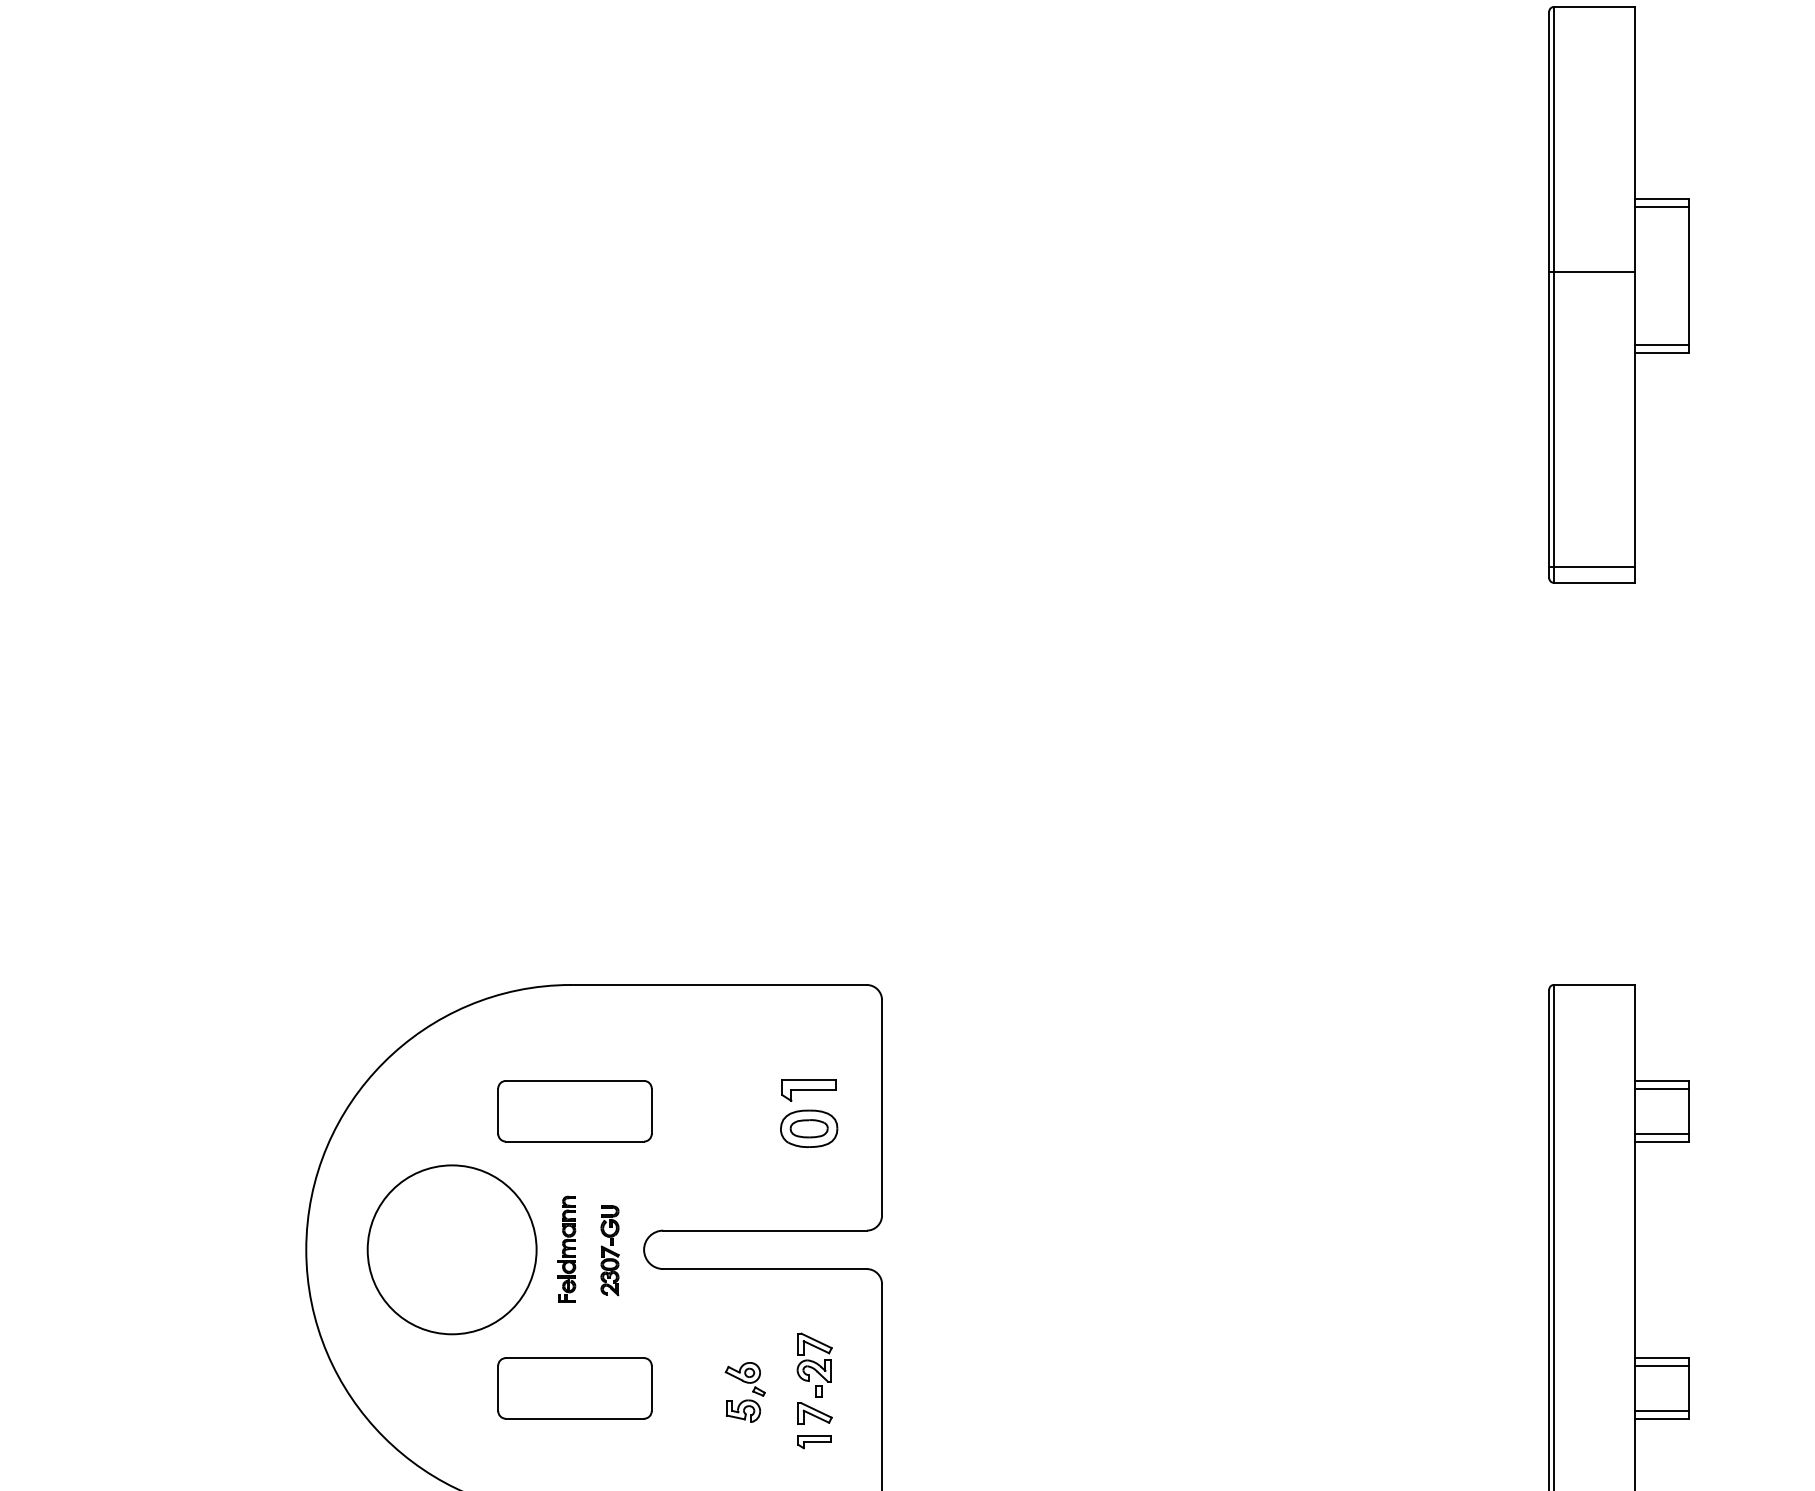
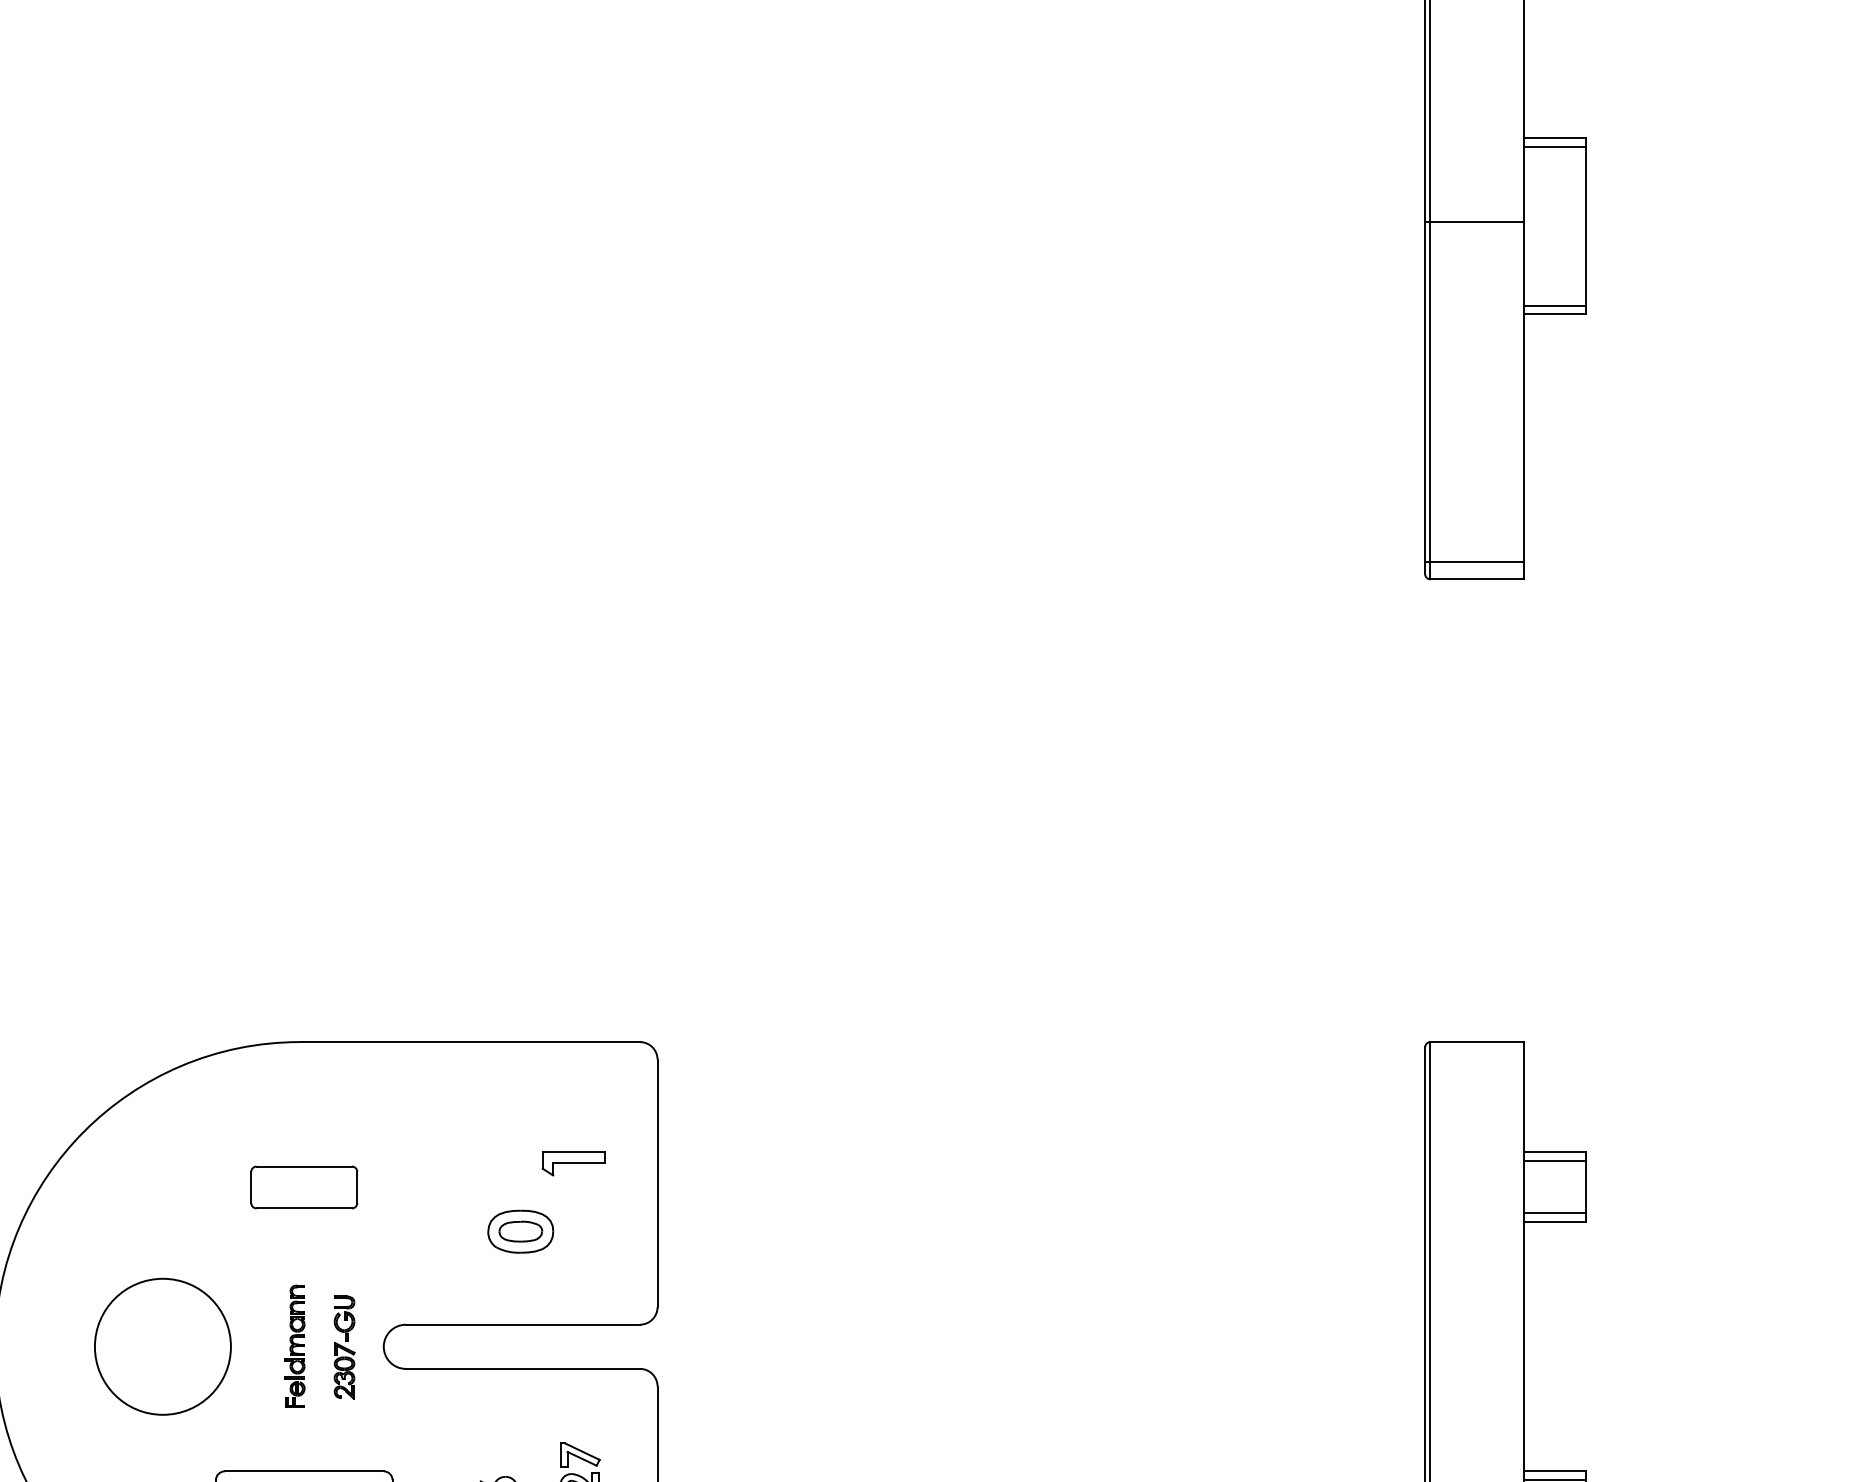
part: (574, 1111) -> (303, 1187), size x0.6
part: (809, 1128) -> (521, 1231), moved
circle: (451, 1249) -> (162, 1346), size x0.7

